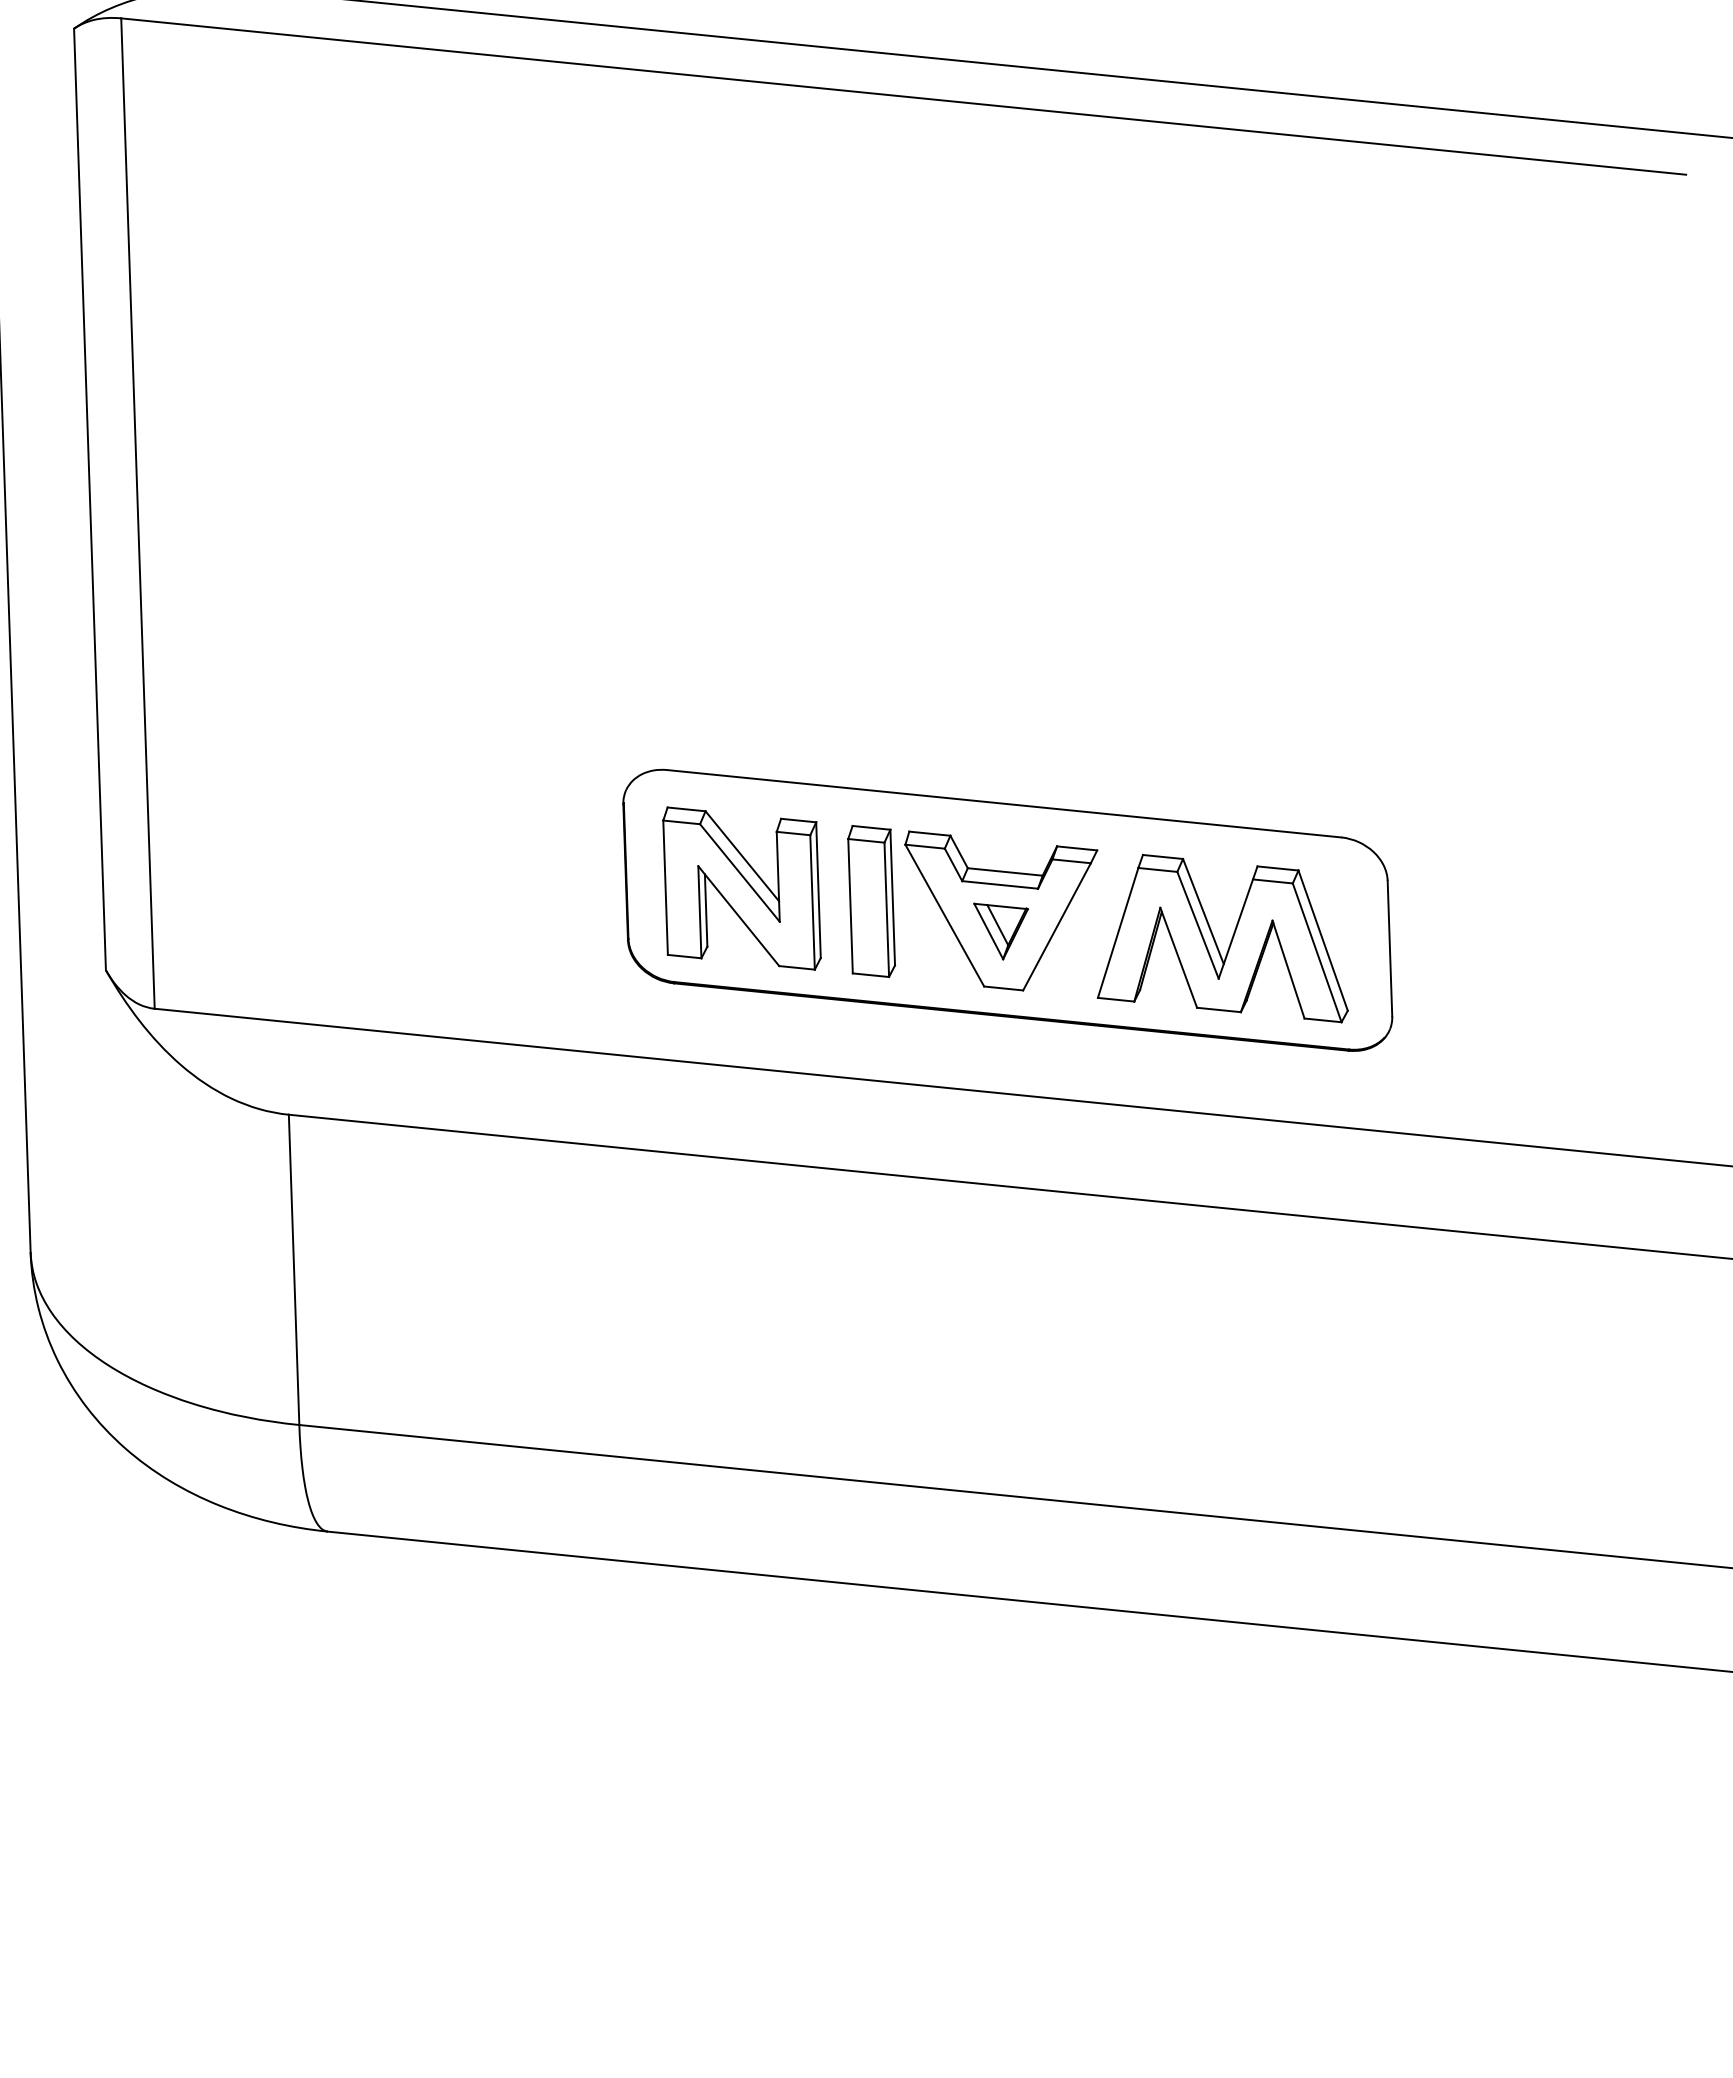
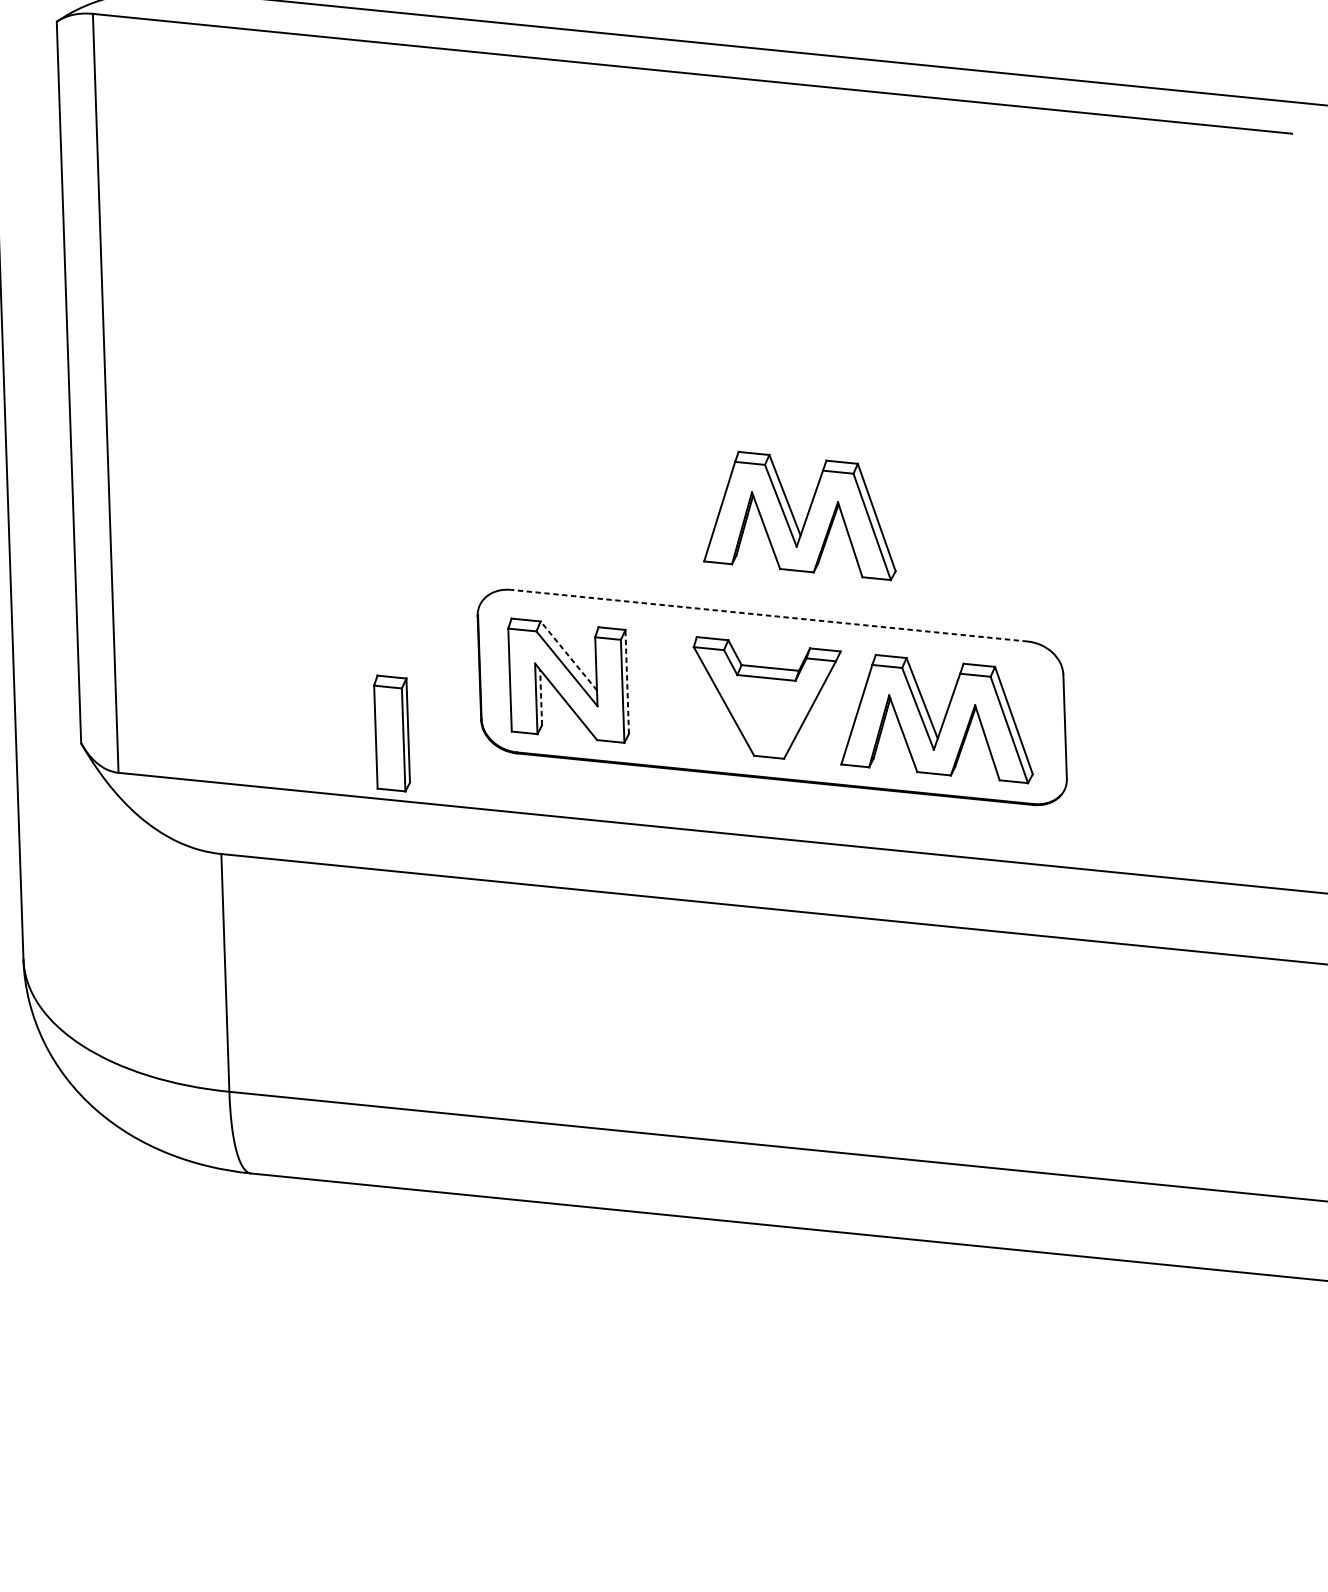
part: (1036, 674) -> (794, 516), added
line: (1004, 803) -> (769, 615), solid -> dashed
line: (742, 855) -> (568, 655), solid -> dashed
line: (818, 890) -> (627, 682), solid -> dashed
part: (871, 901) -> (391, 733), moved
line: (706, 910) -> (541, 697), solid -> dashed
part: (1000, 931) -> (766, 713), removed

